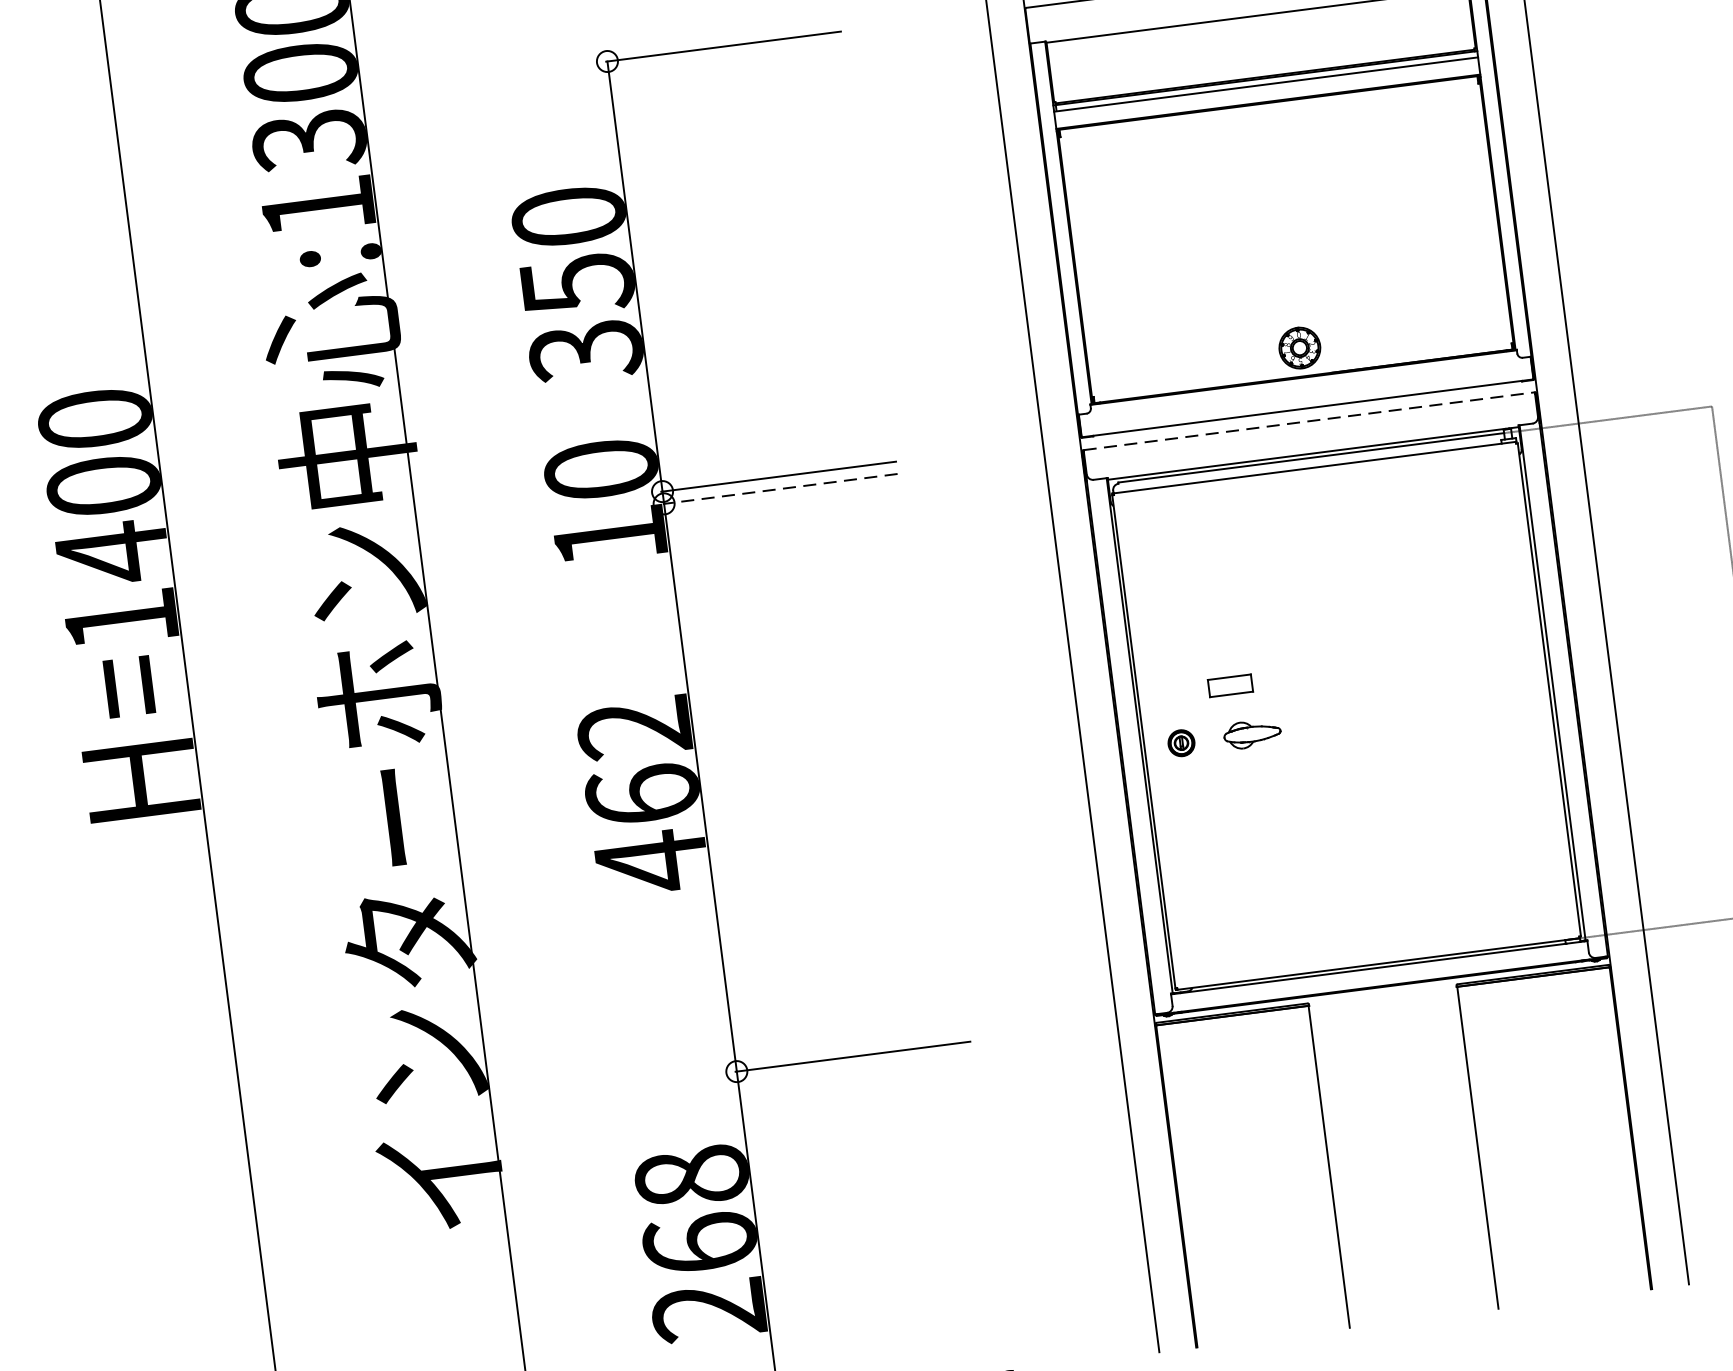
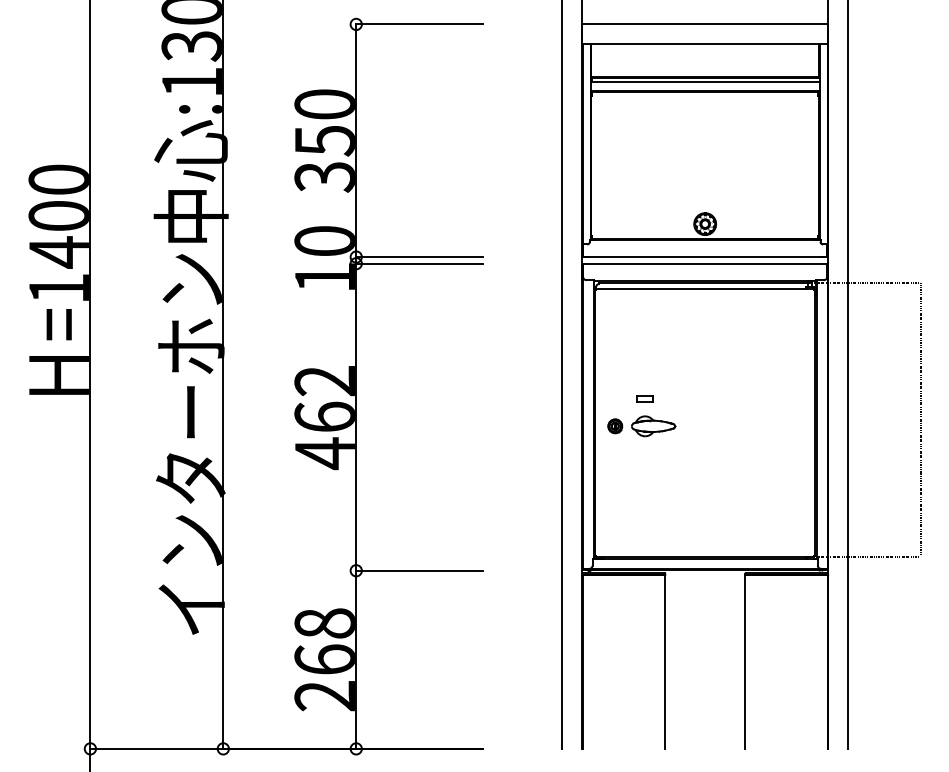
line: (1309, 420) -> (705, 263), dashed -> solid
line: (779, 488) -> (418, 263), dashed -> solid
part: (1228, 684) -> (644, 398), size x0.71
part: (1252, 734) -> (653, 426), size x1.43

